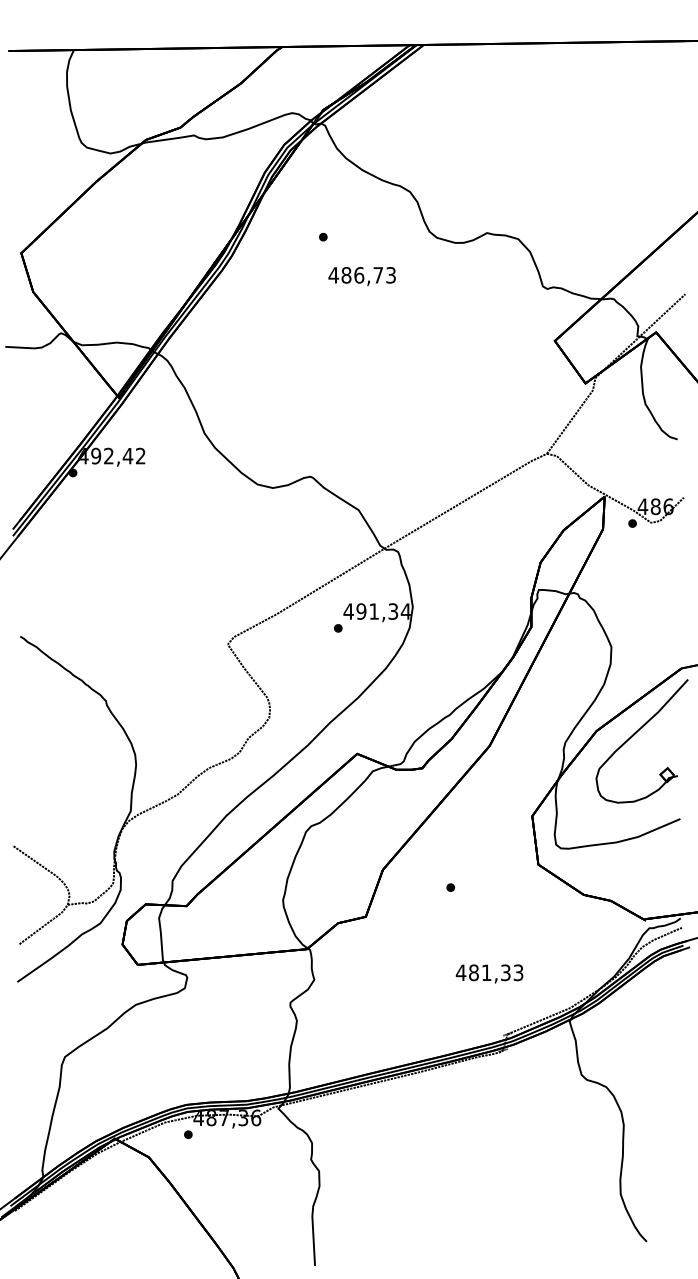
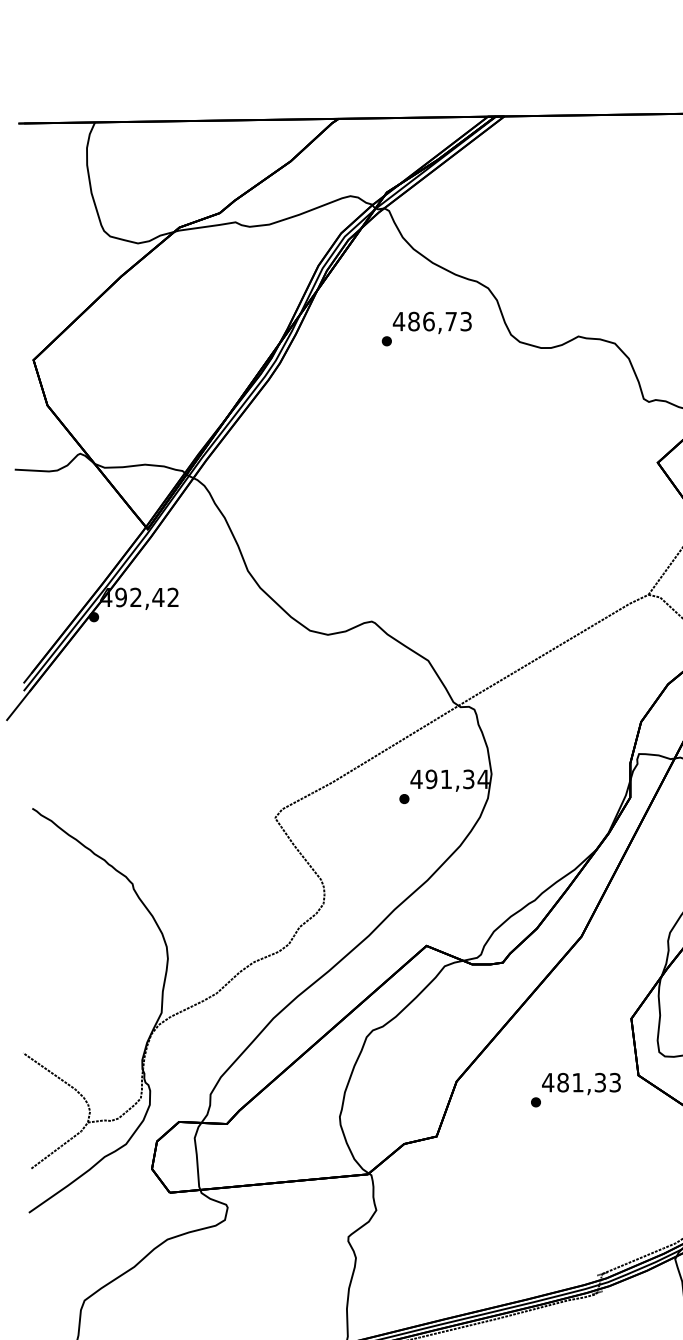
text: (361, 276) -> (431, 322), moved
text: (489, 973) -> (581, 1083), moved

